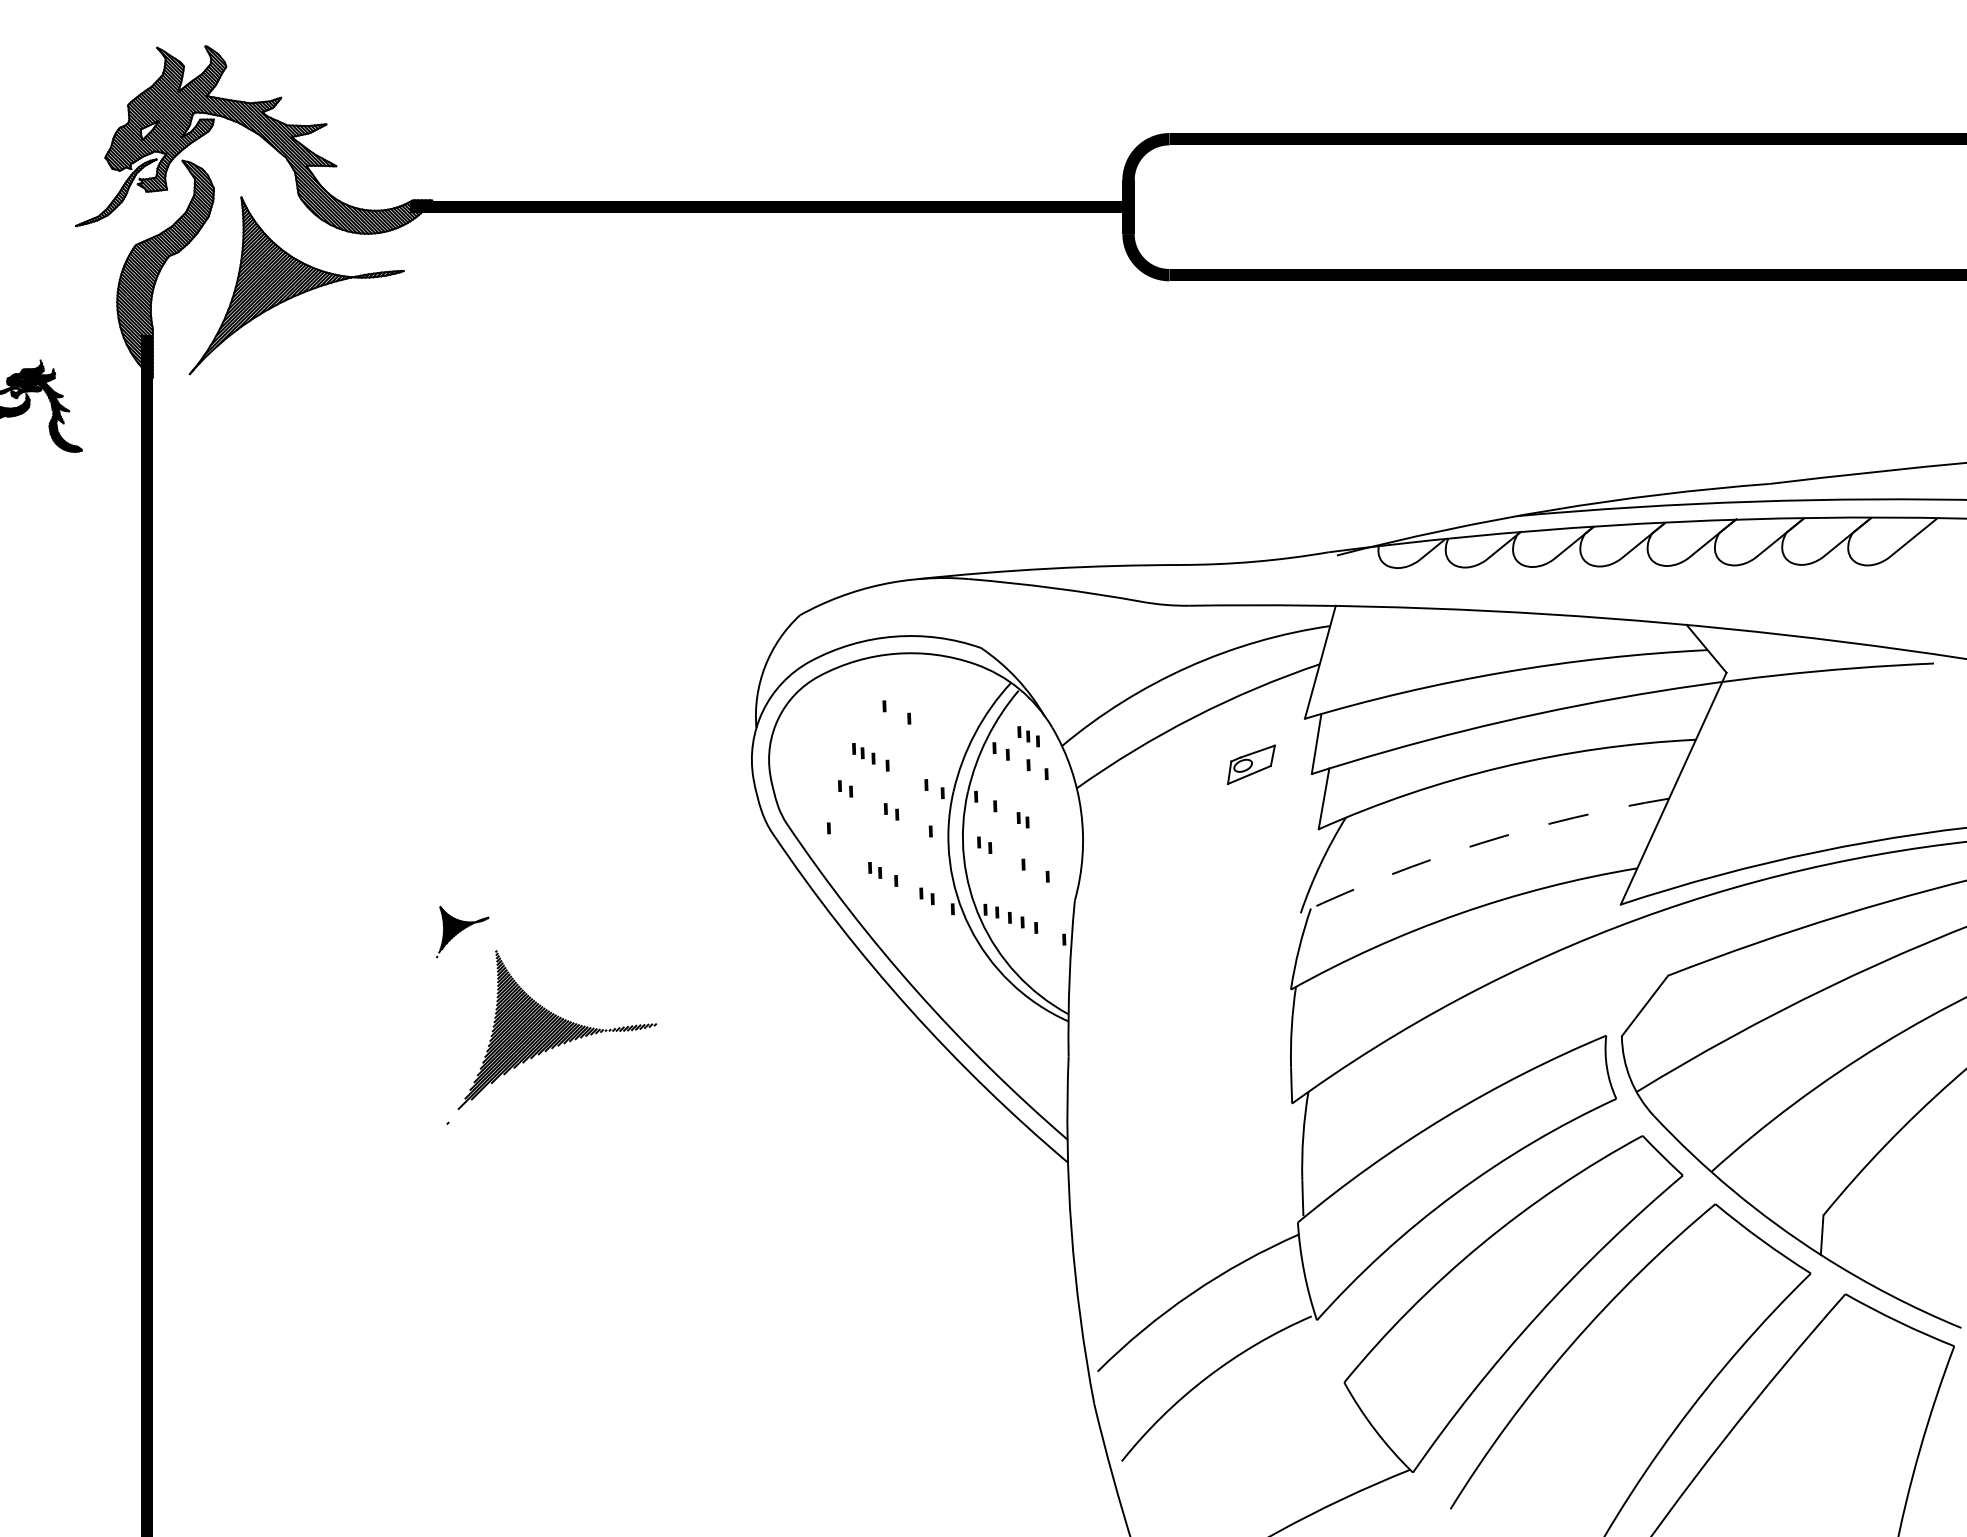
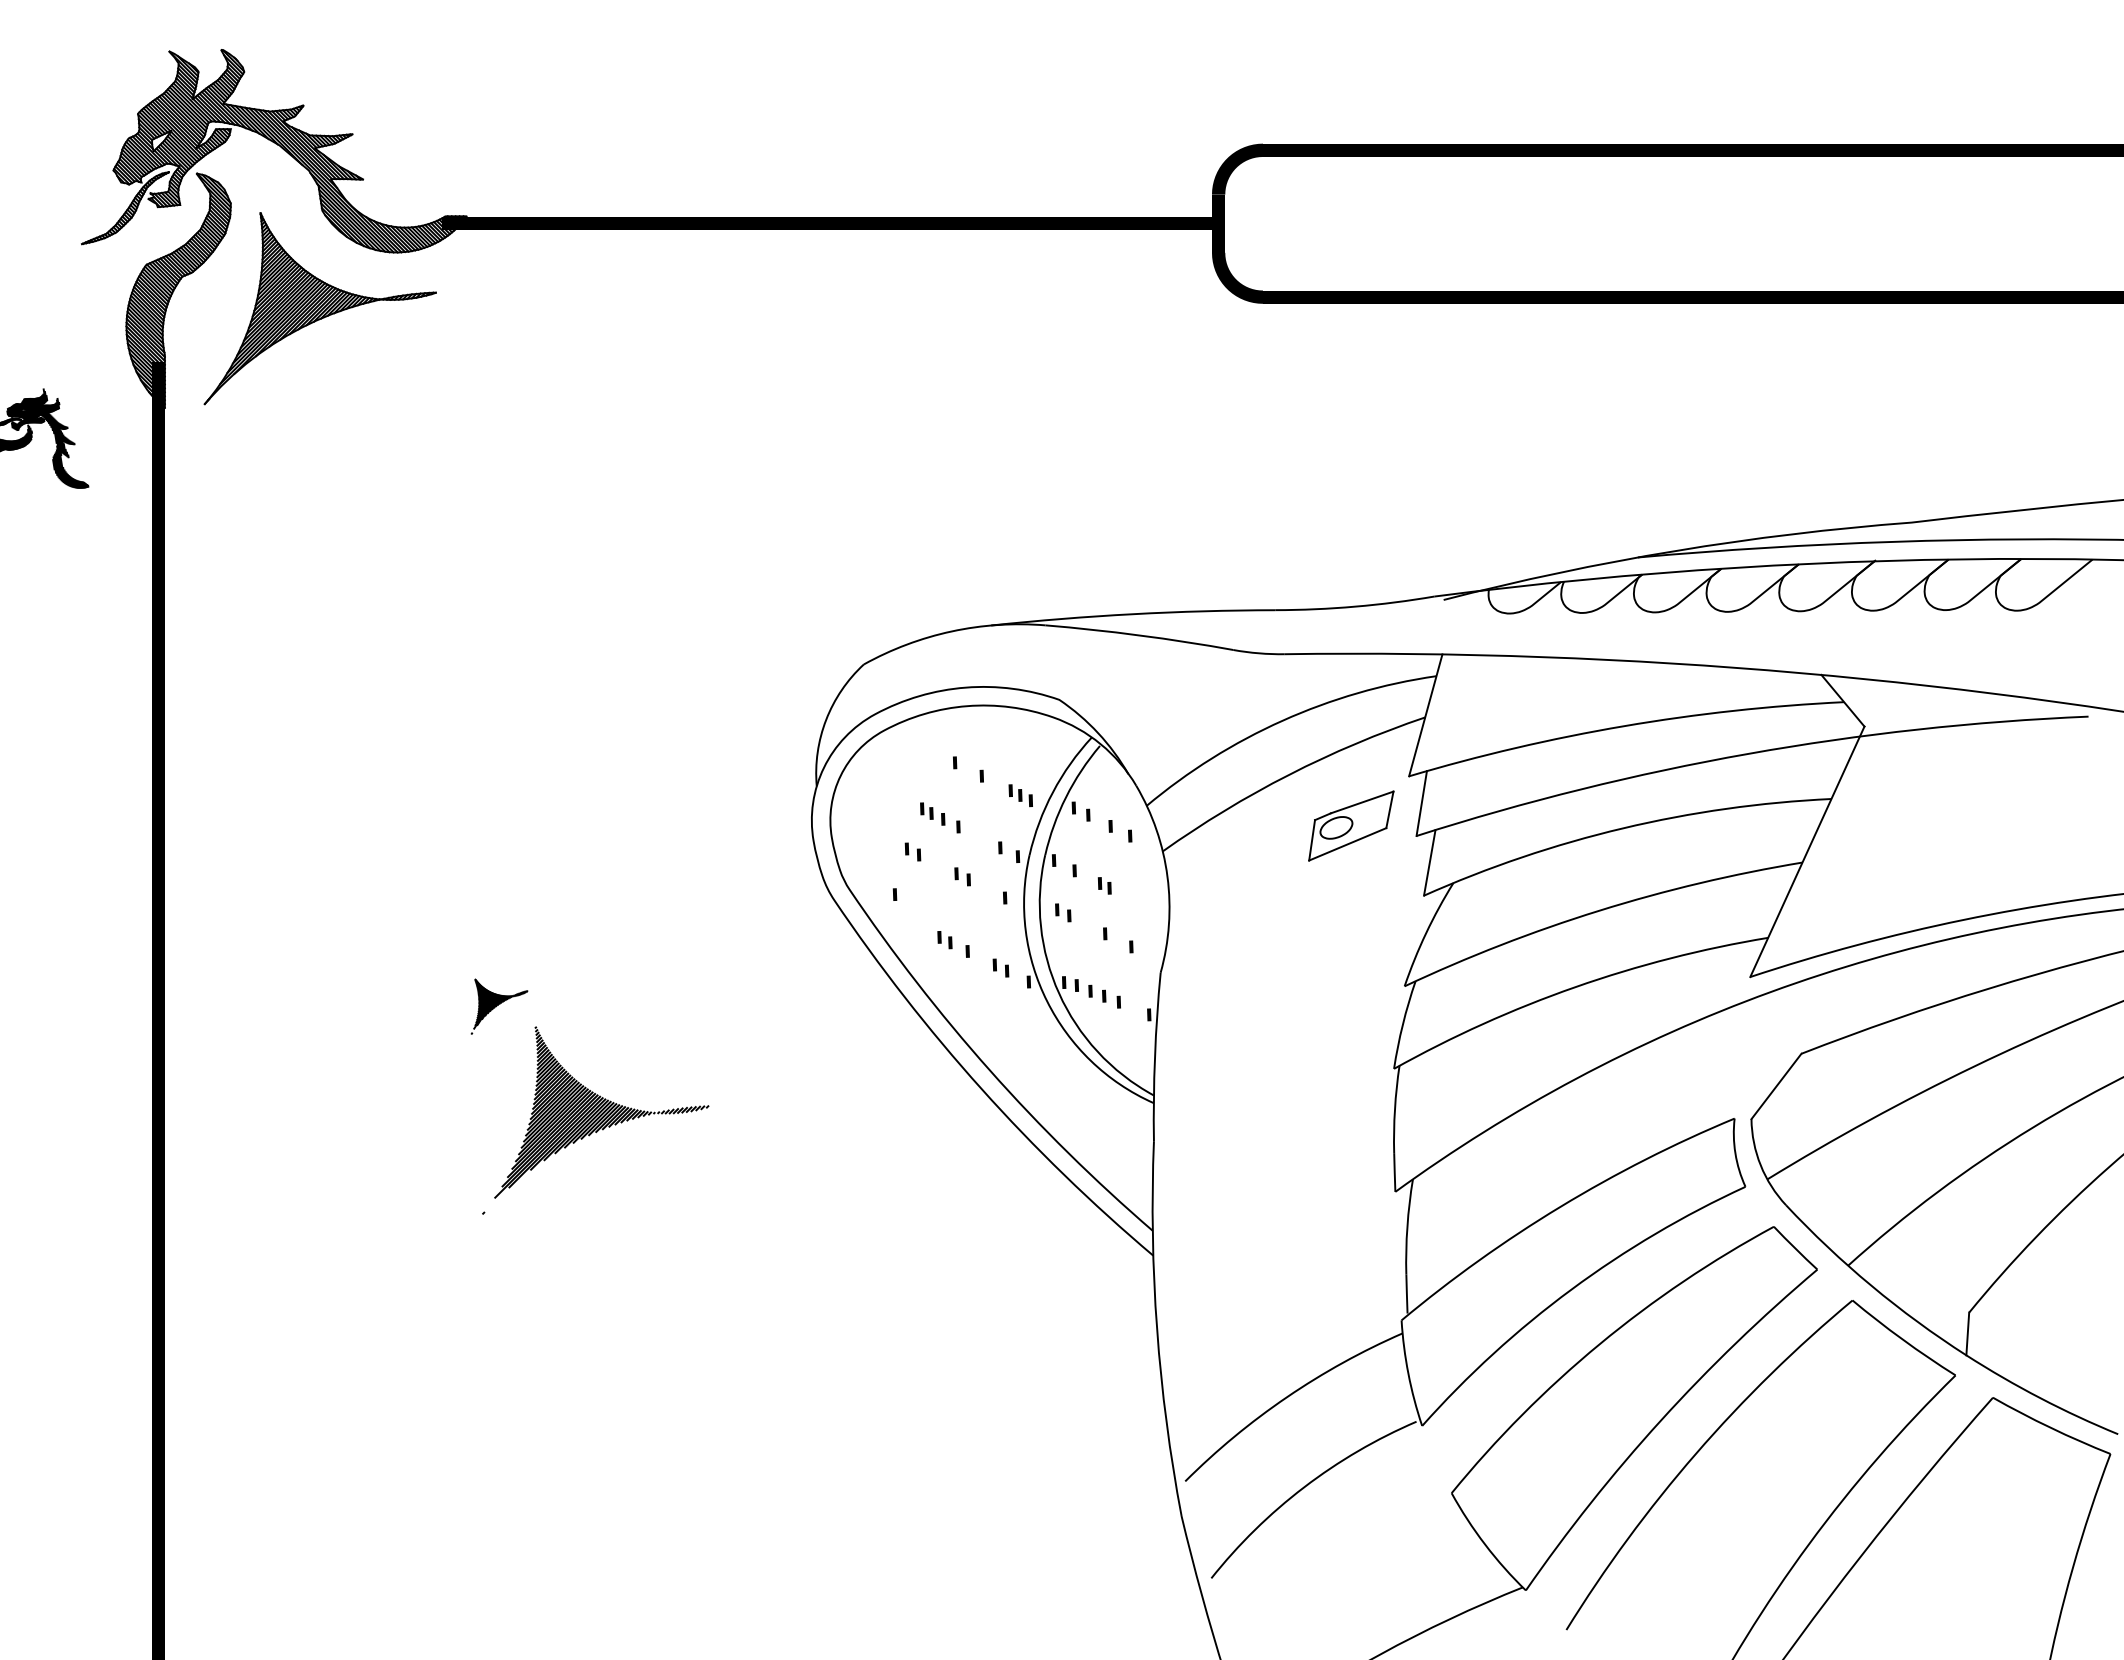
part: (1028, 736) -> (1020, 795), moved
part: (1251, 764) -> (1351, 825), size x1.67
arc: (1481, 843) -> (1599, 910), dashed -> solid

